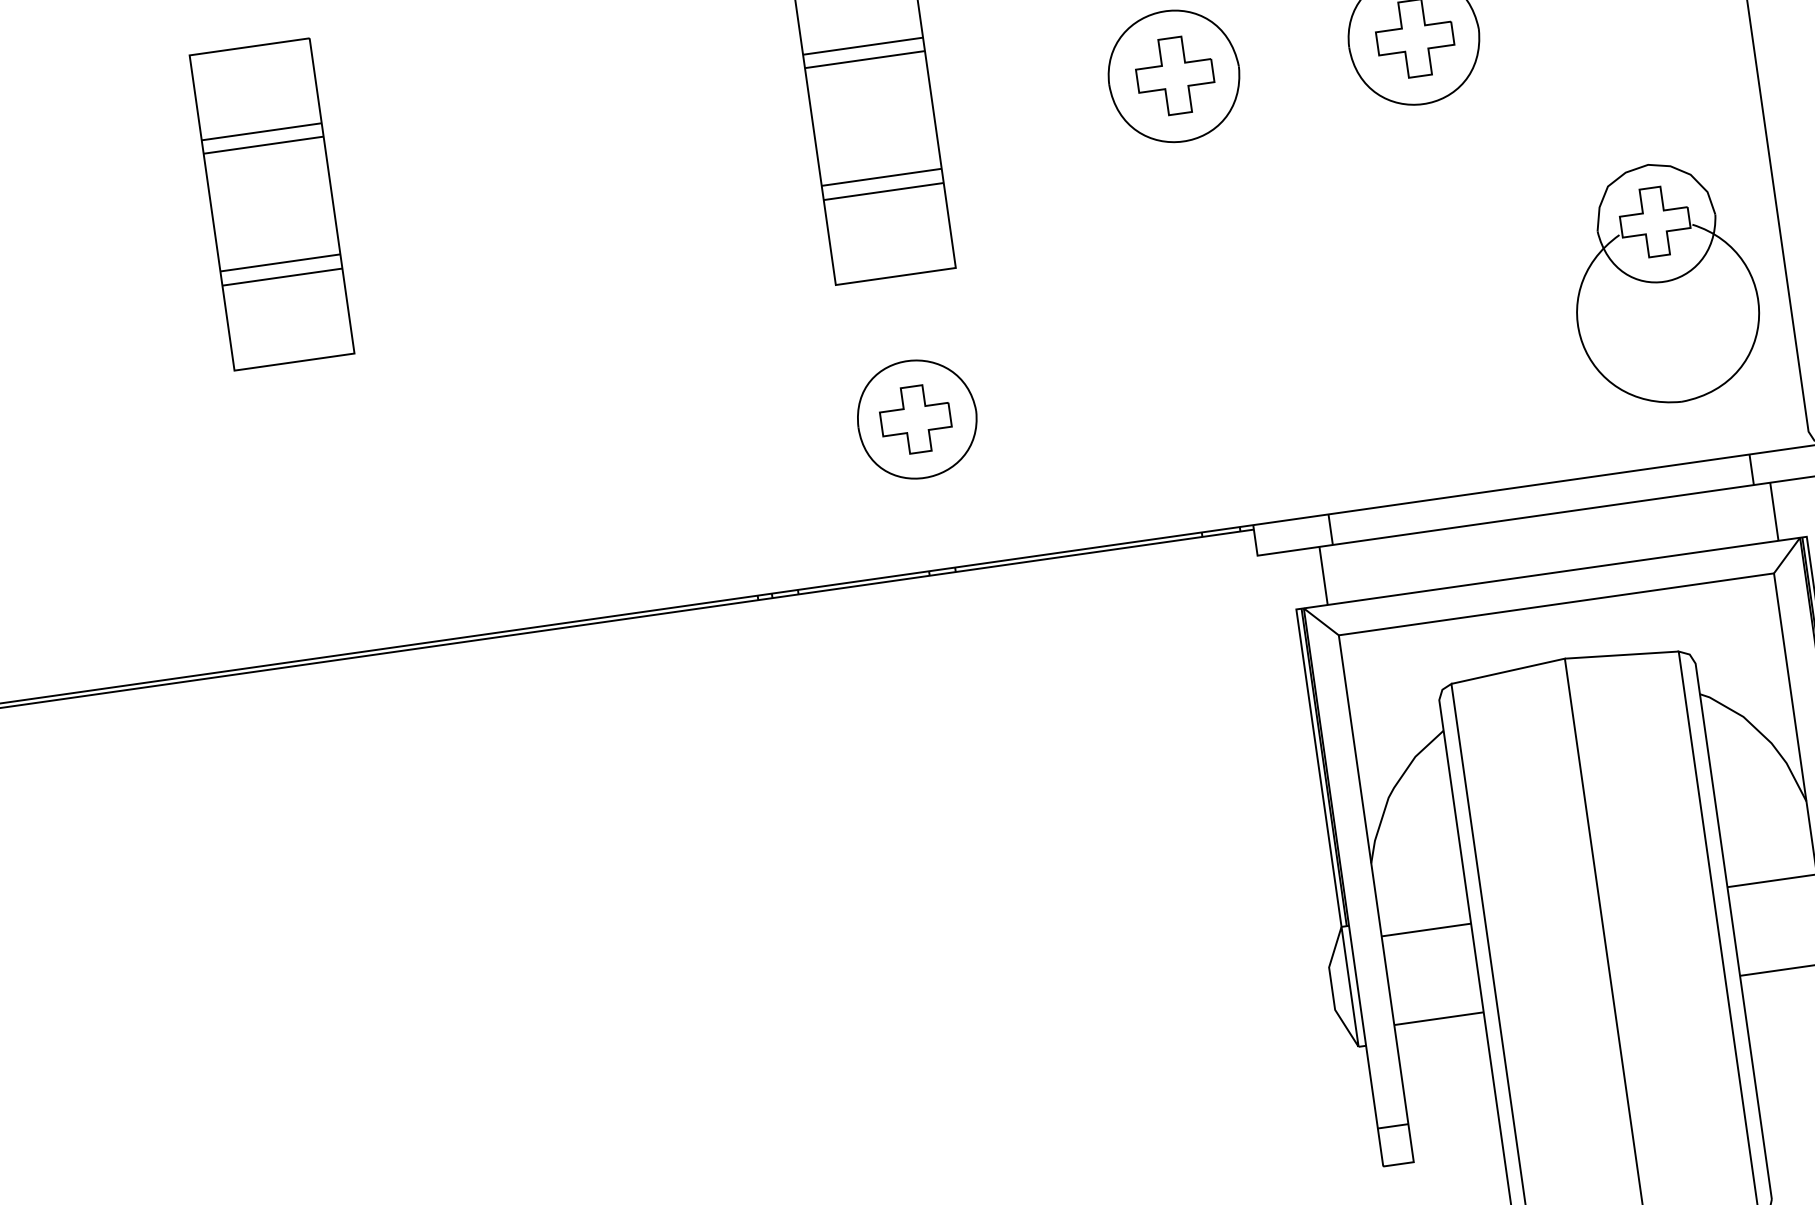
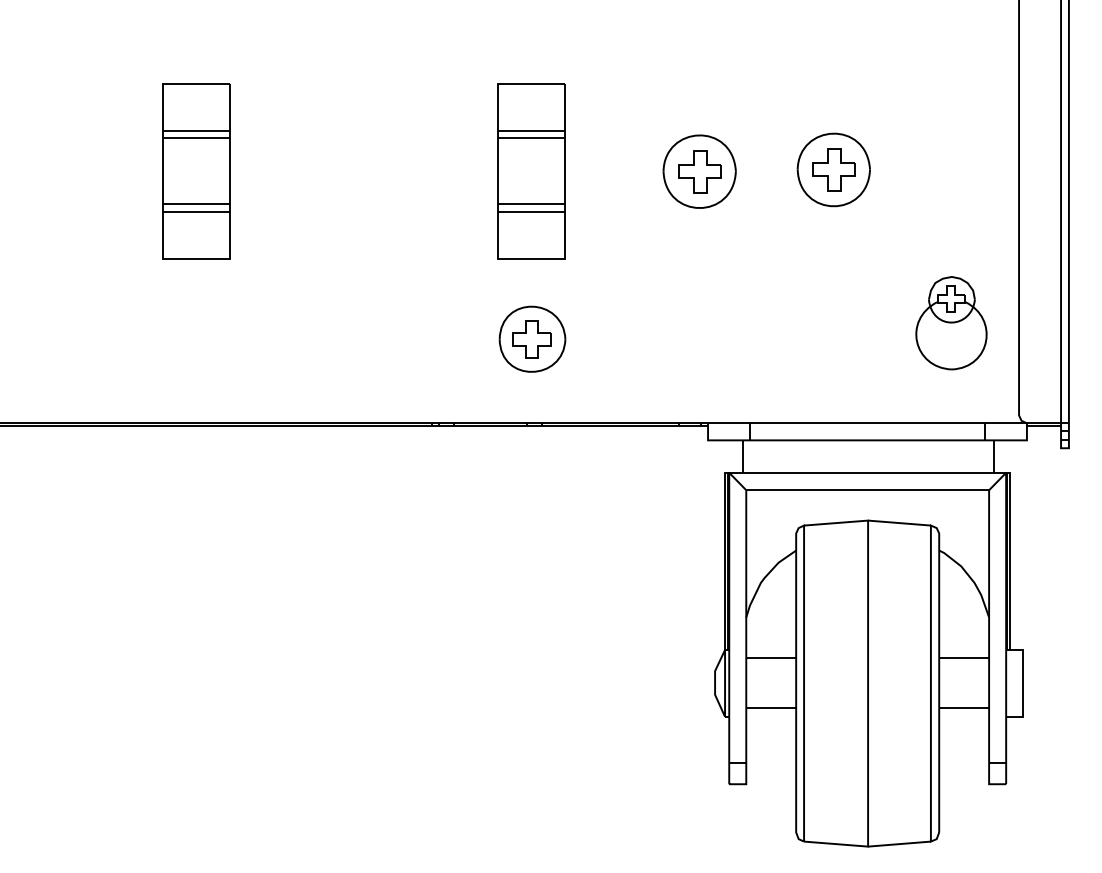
part: (1664, 284) -> (951, 323), size x0.7

